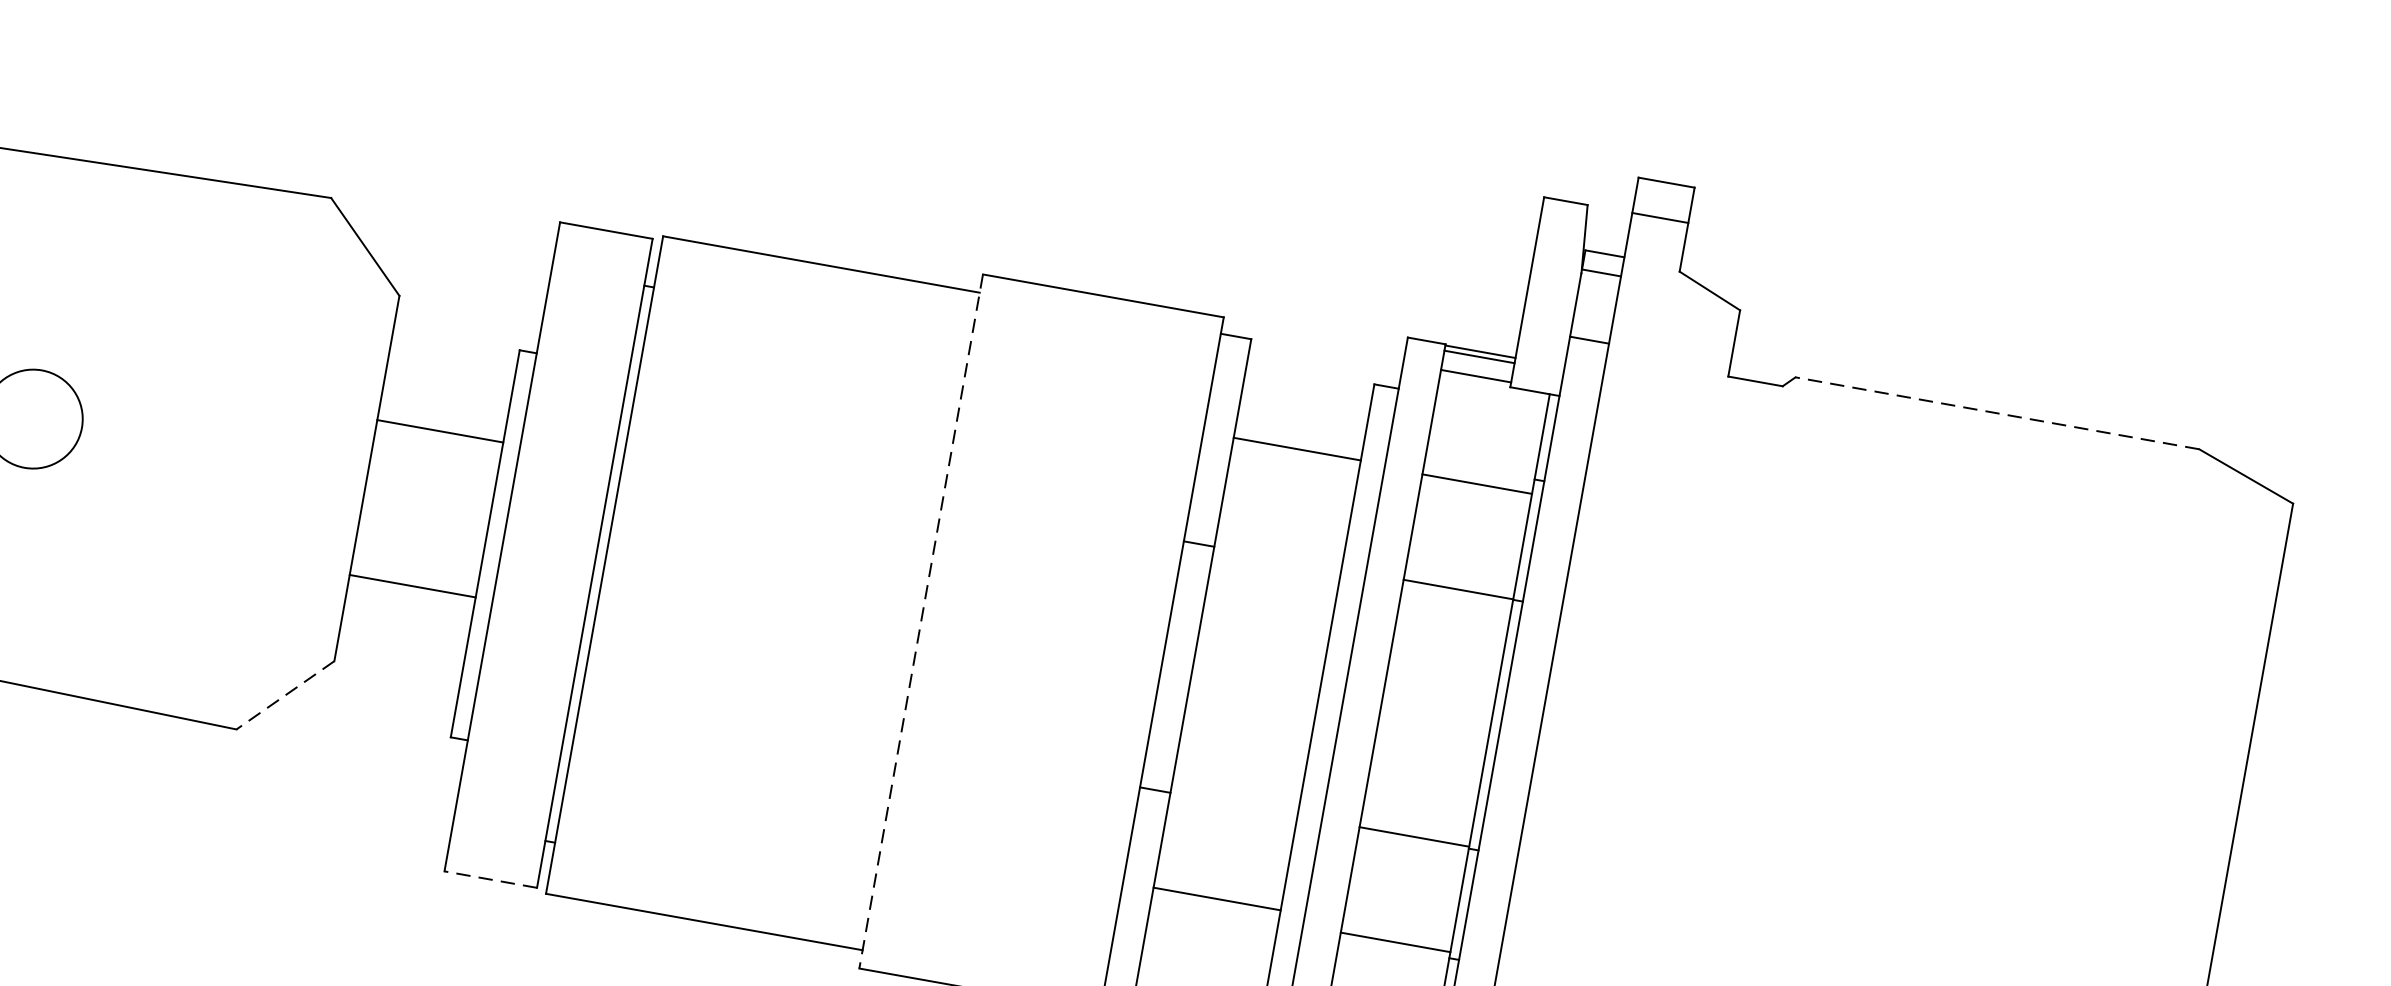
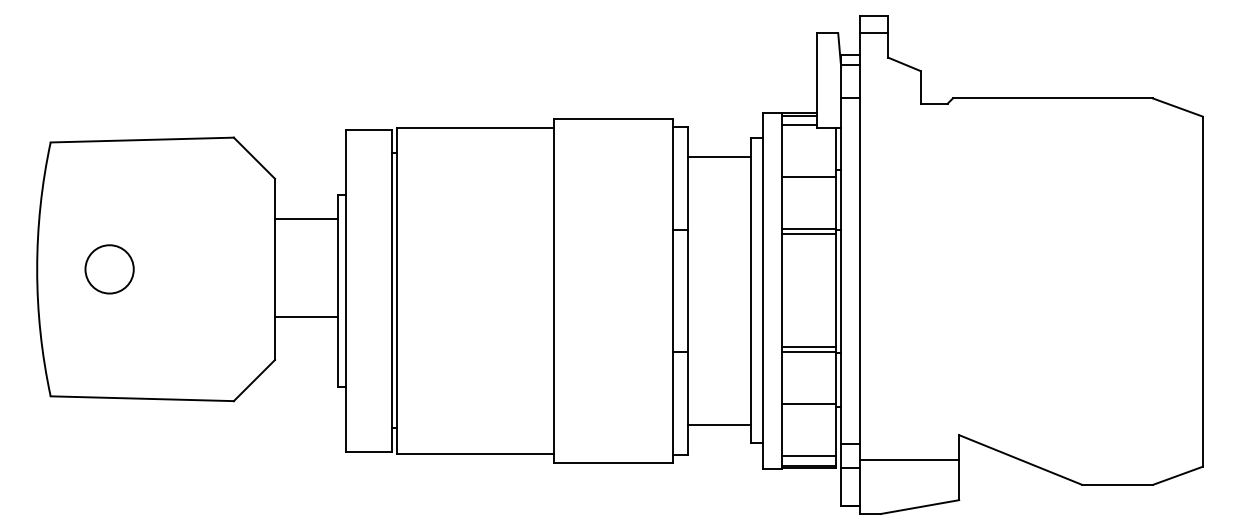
line: (1996, 413) -> (1052, 98), dashed -> solid
line: (440, 431) -> (306, 219), moved
line: (1297, 448) -> (719, 156), moved
line: (1455, 599) -> (808, 234), added
line: (920, 623) -> (553, 291), dashed -> solid
line: (285, 695) -> (254, 380), dashed -> solid
line: (1414, 827) -> (808, 347), added
line: (489, 879) -> (368, 451), dashed -> solid
line: (1216, 898) -> (719, 424), moved

